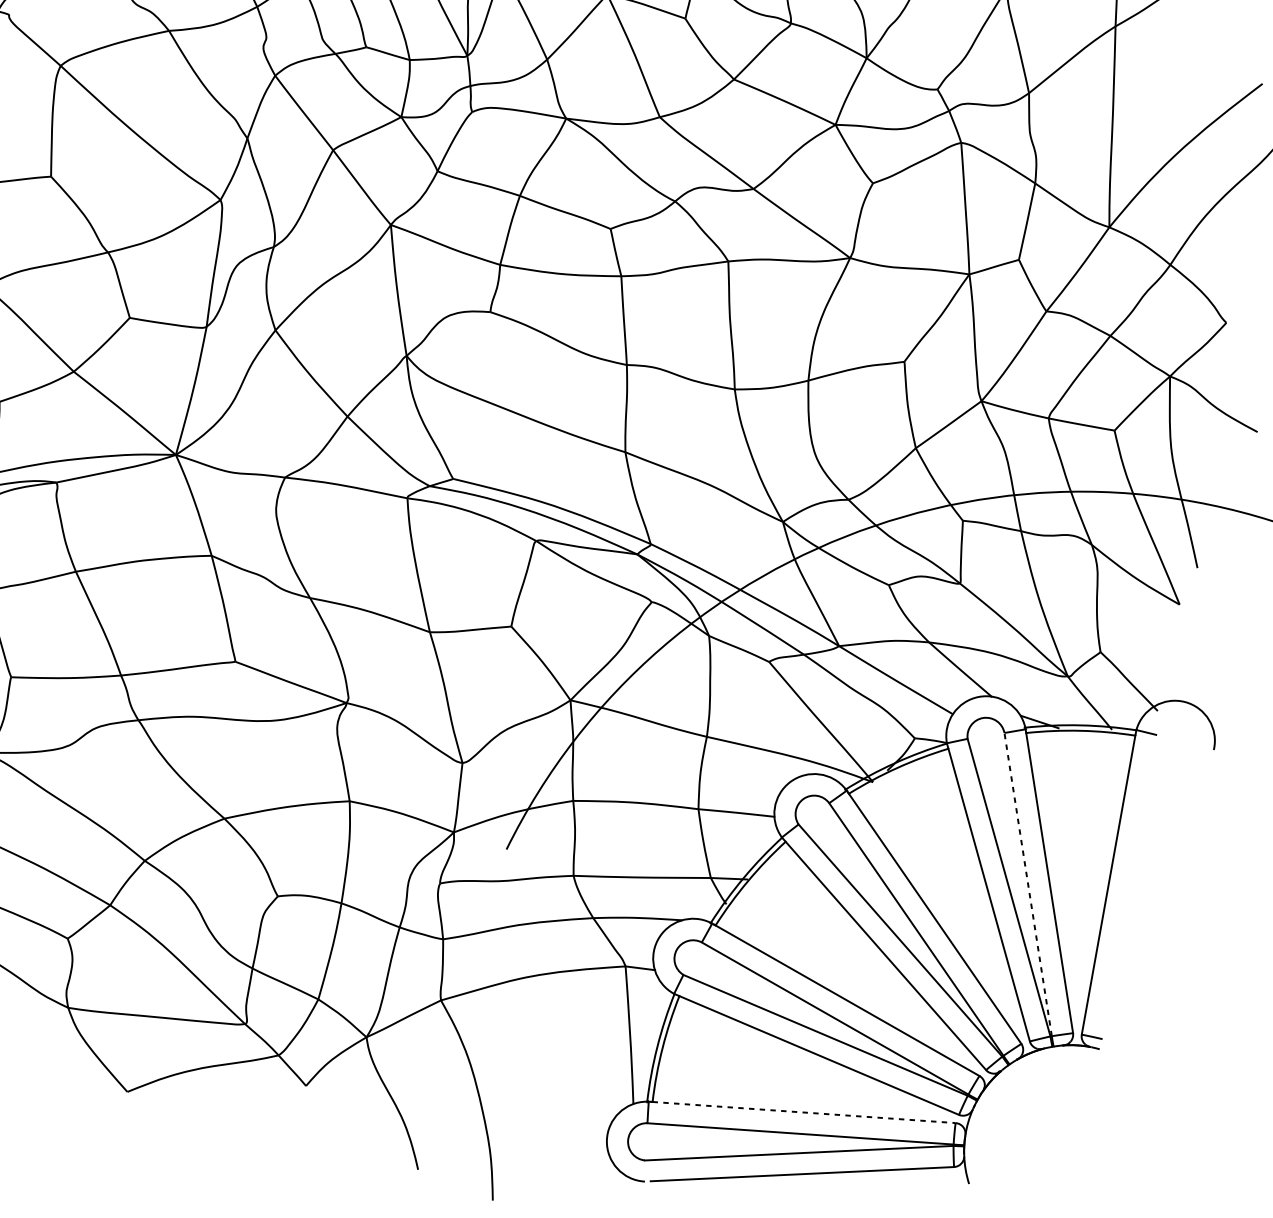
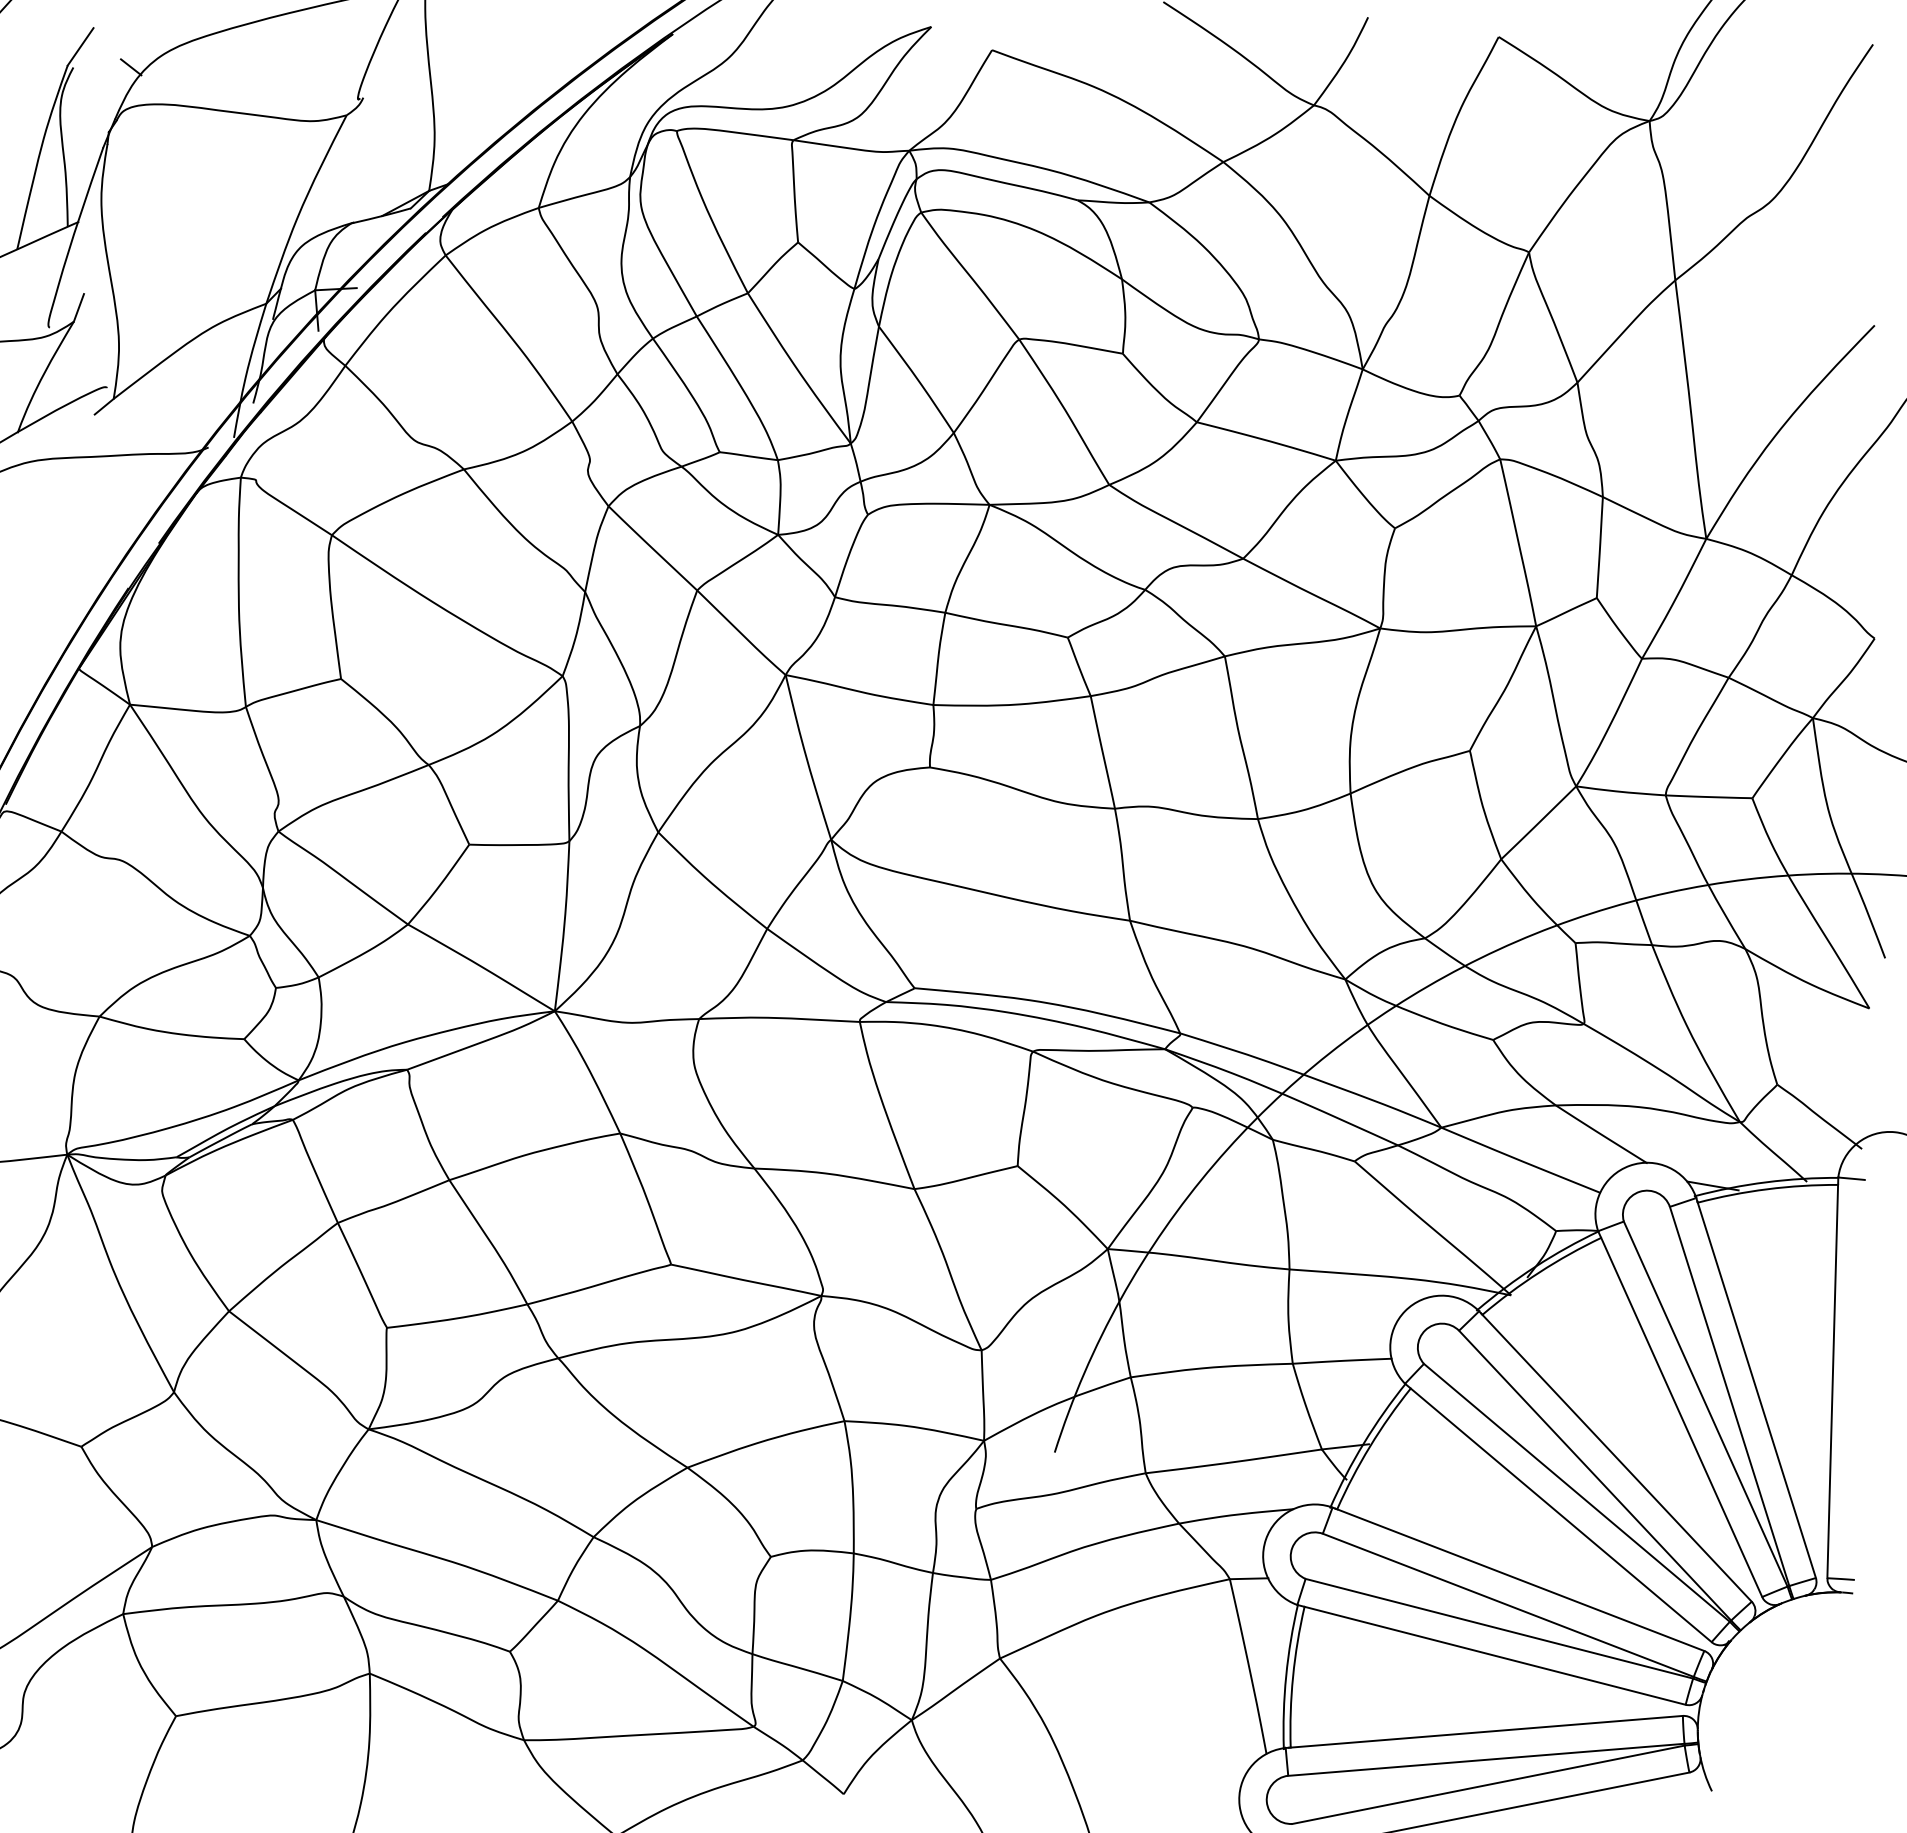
line: (1028, 884) -> (1729, 1396), dashed -> solid
line: (803, 1112) -> (1486, 1731), dashed -> solid

